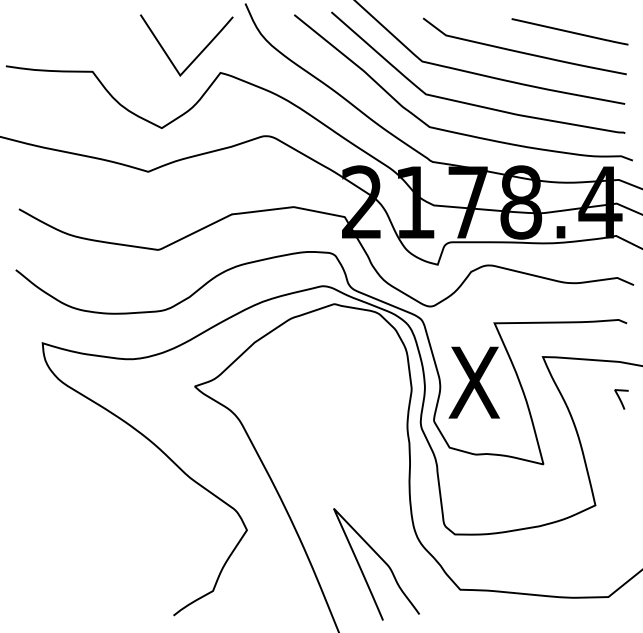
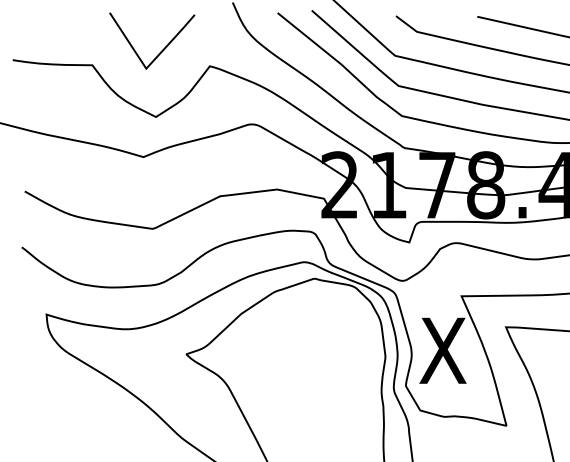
curve: (197, 55) -> (162, 50), moved

